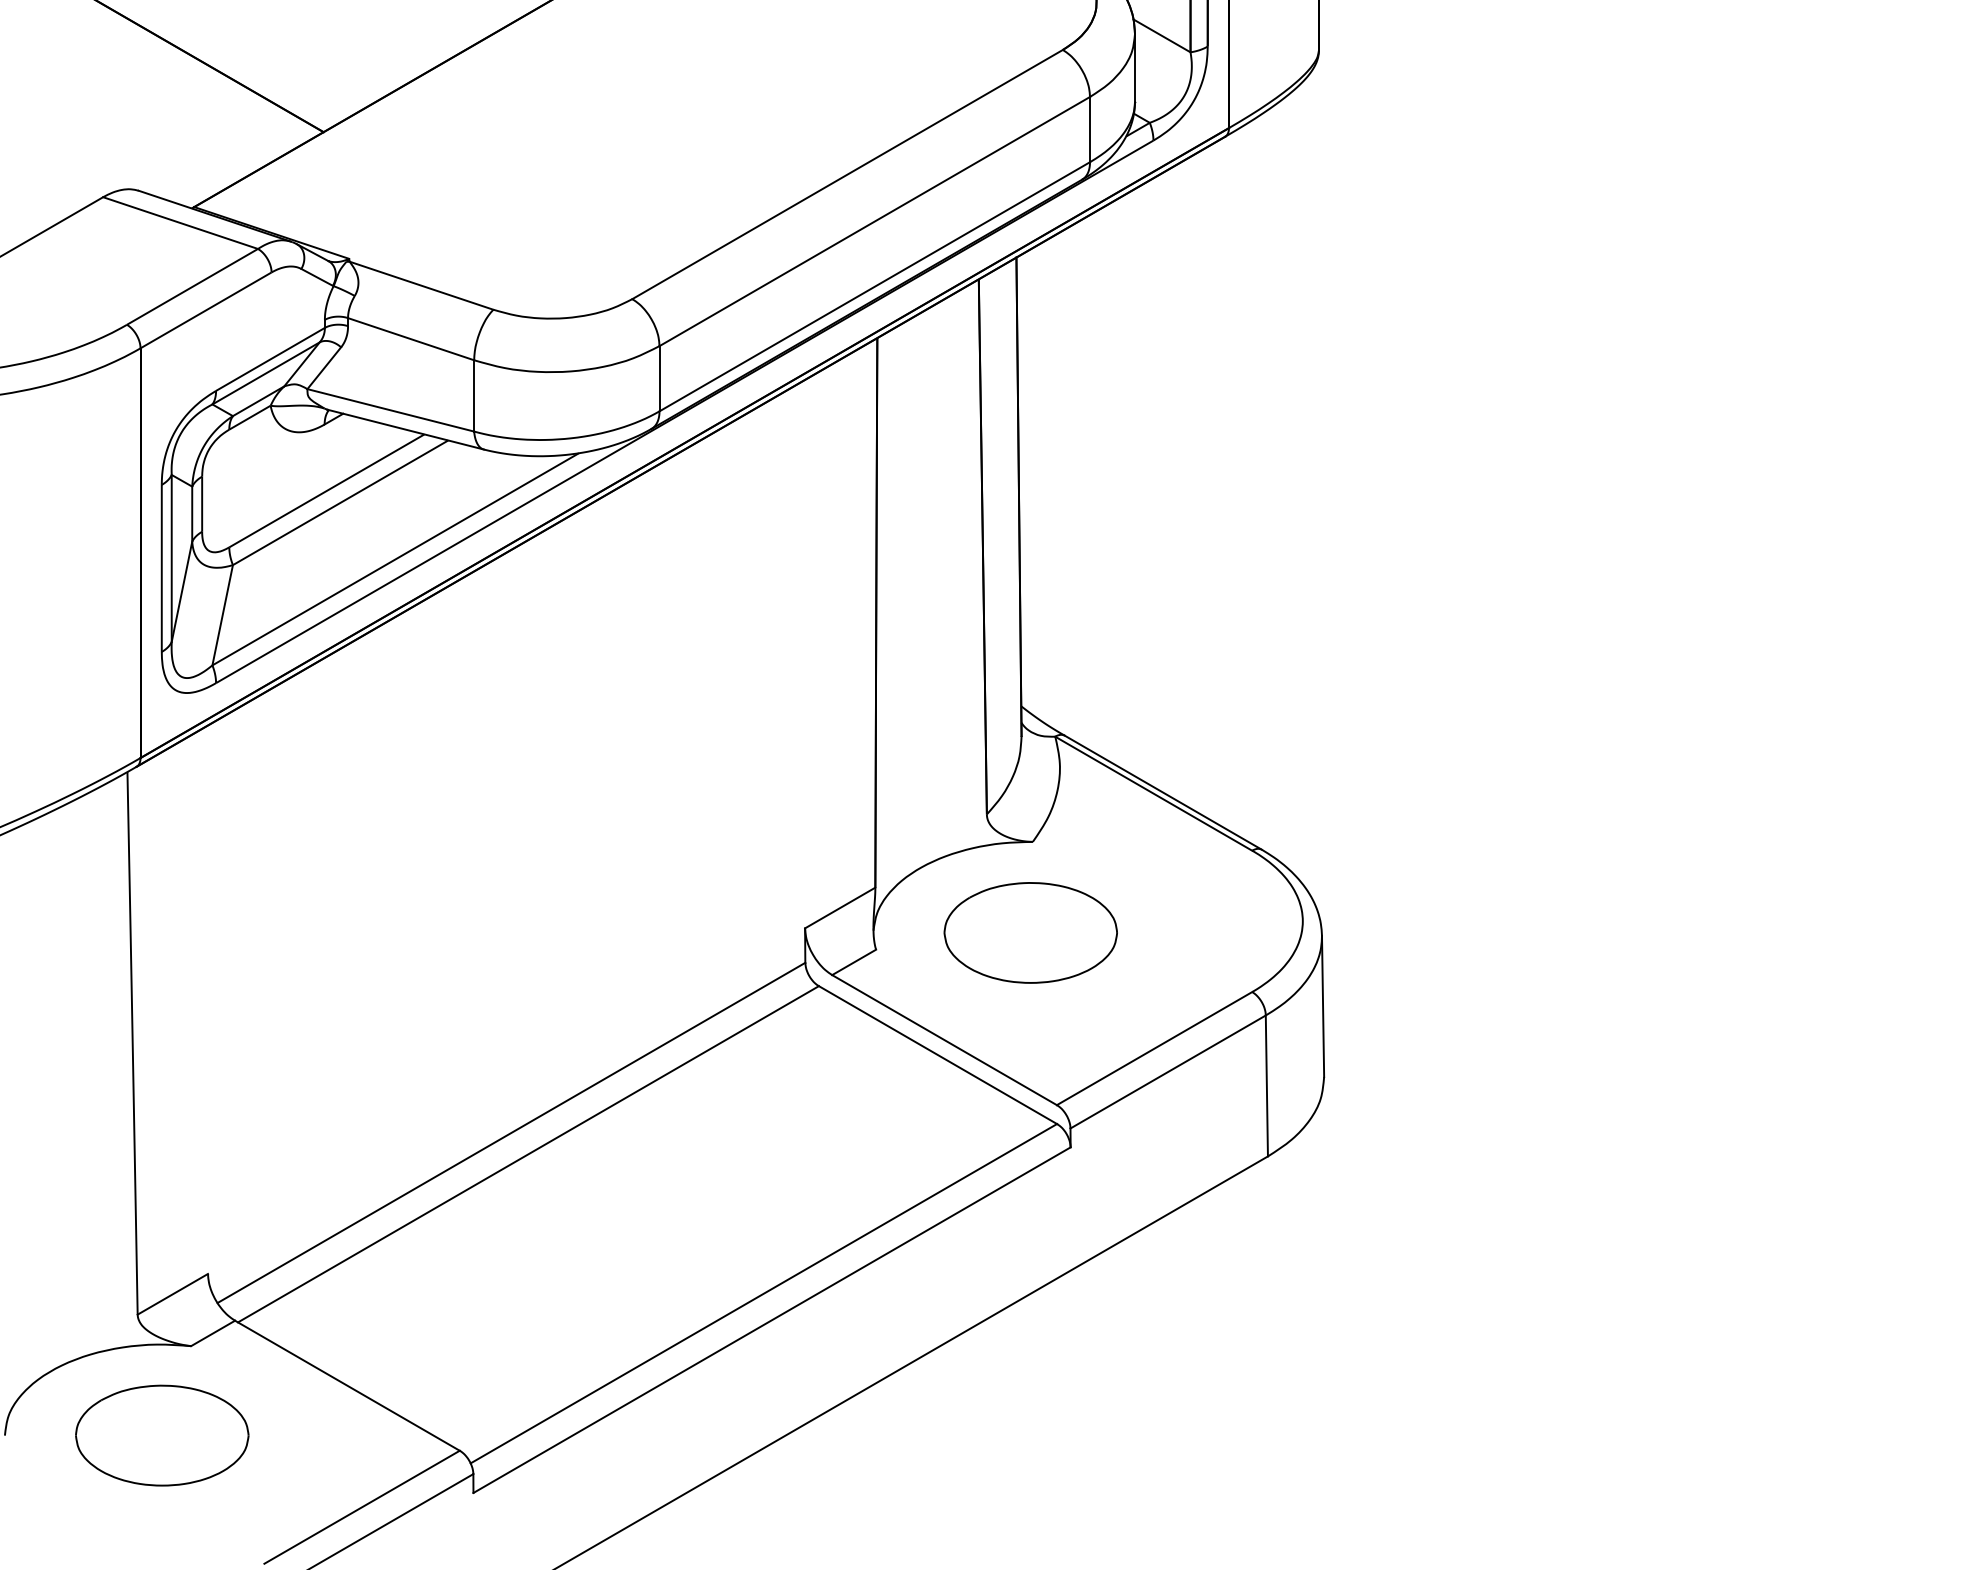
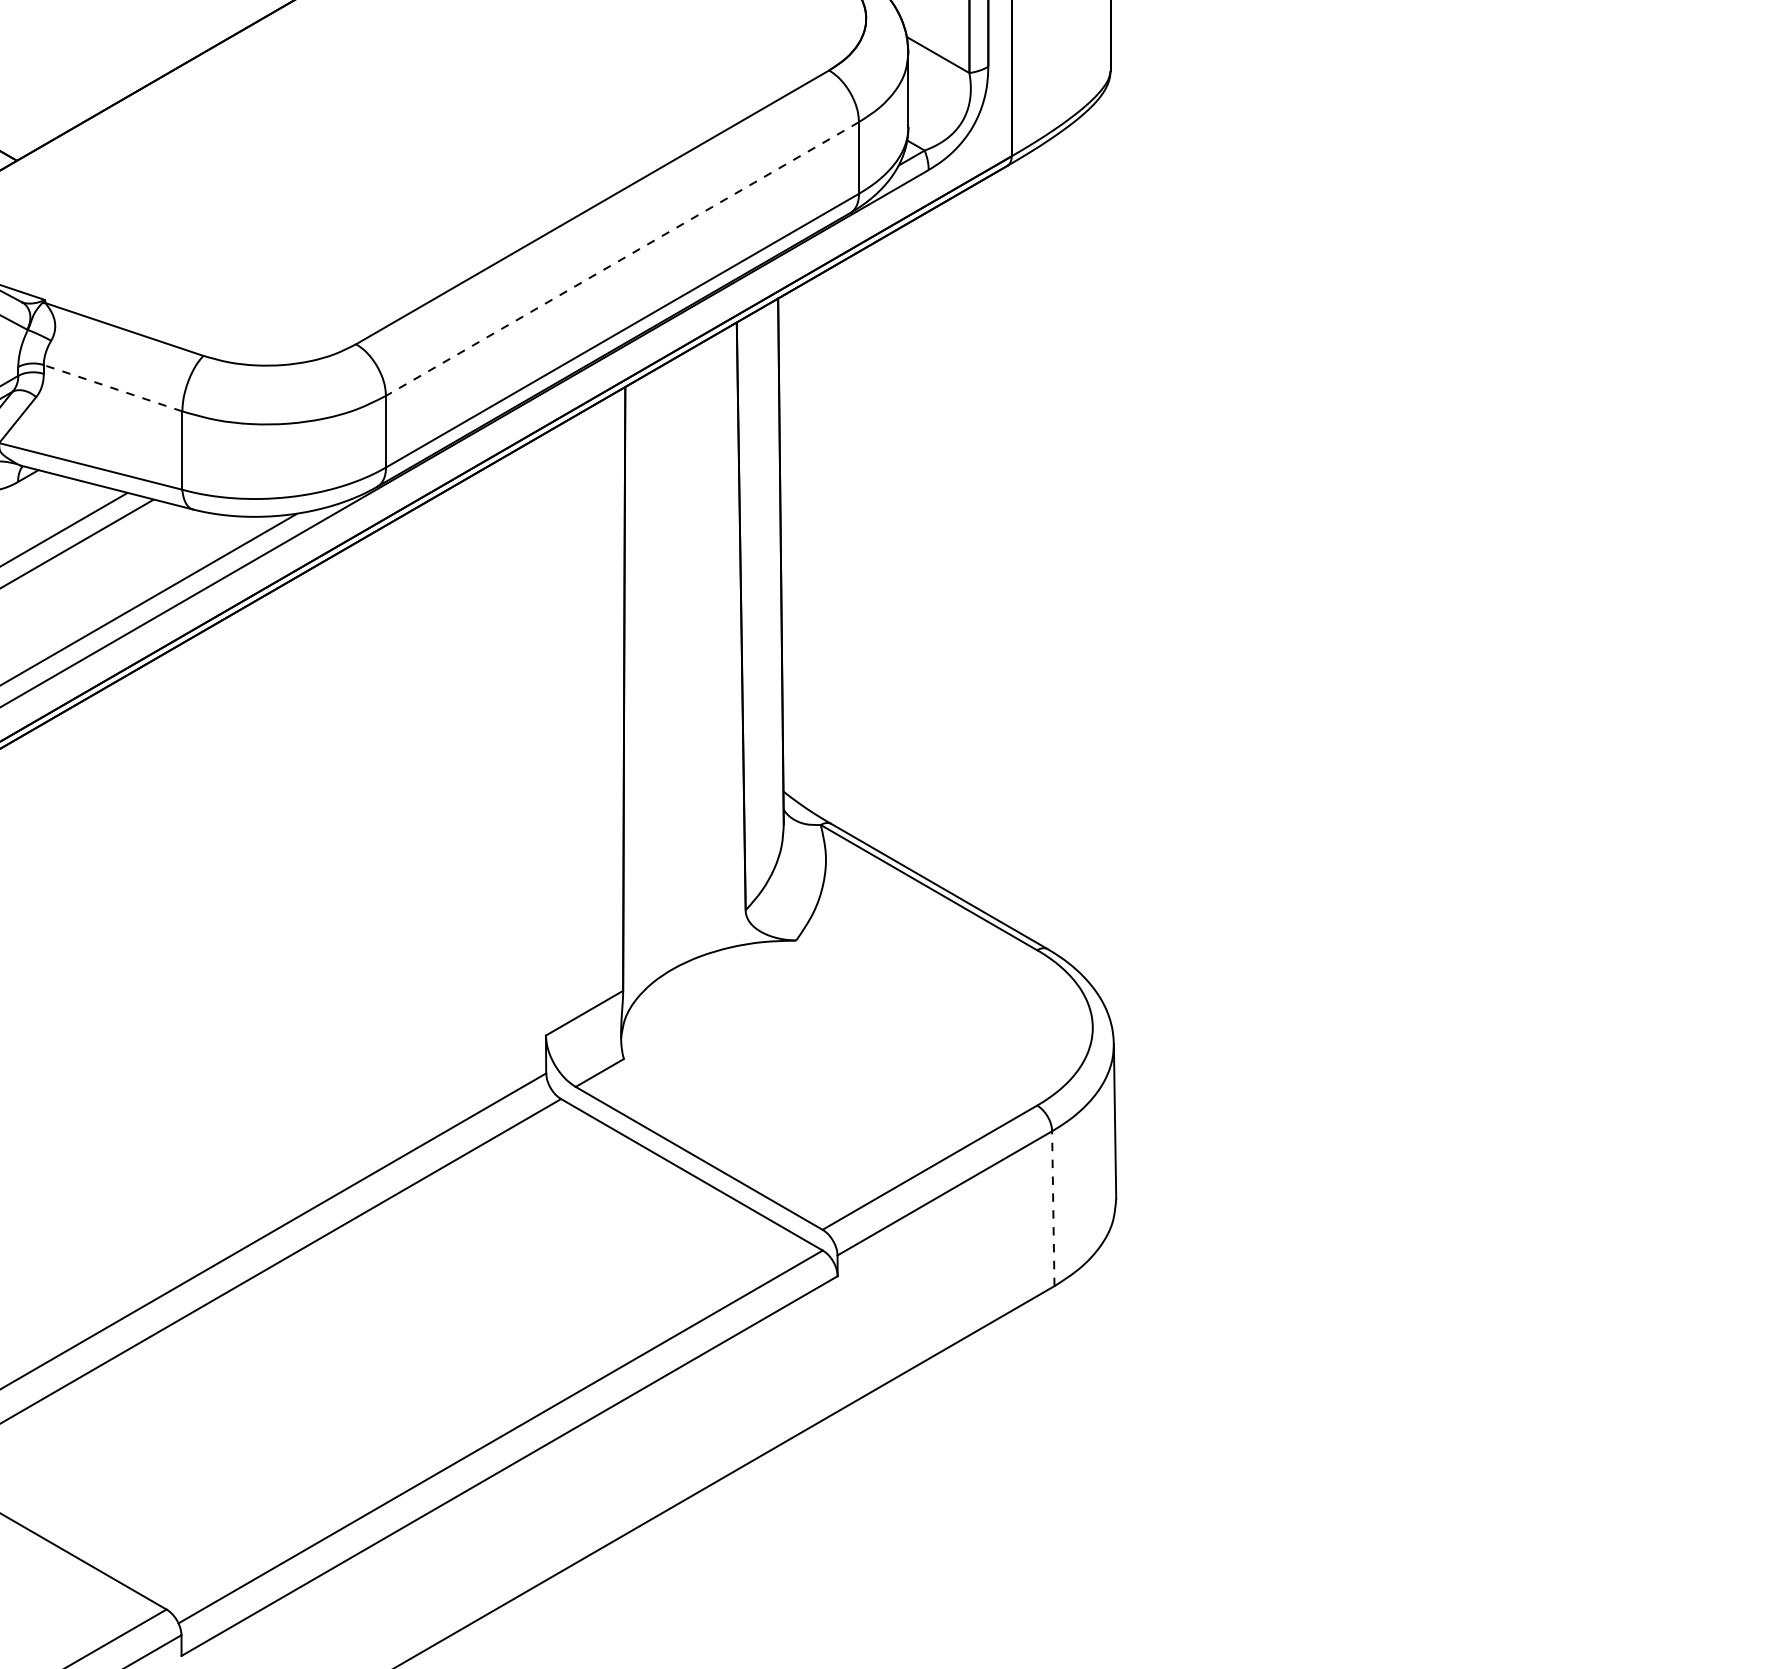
line: (874, 221) -> (622, 258), solid -> dashed
line: (410, 339) -> (112, 388), solid -> dashed
part: (1030, 932) -> (793, 1040), removed
line: (1266, 1085) -> (1052, 1208), solid -> dashed

